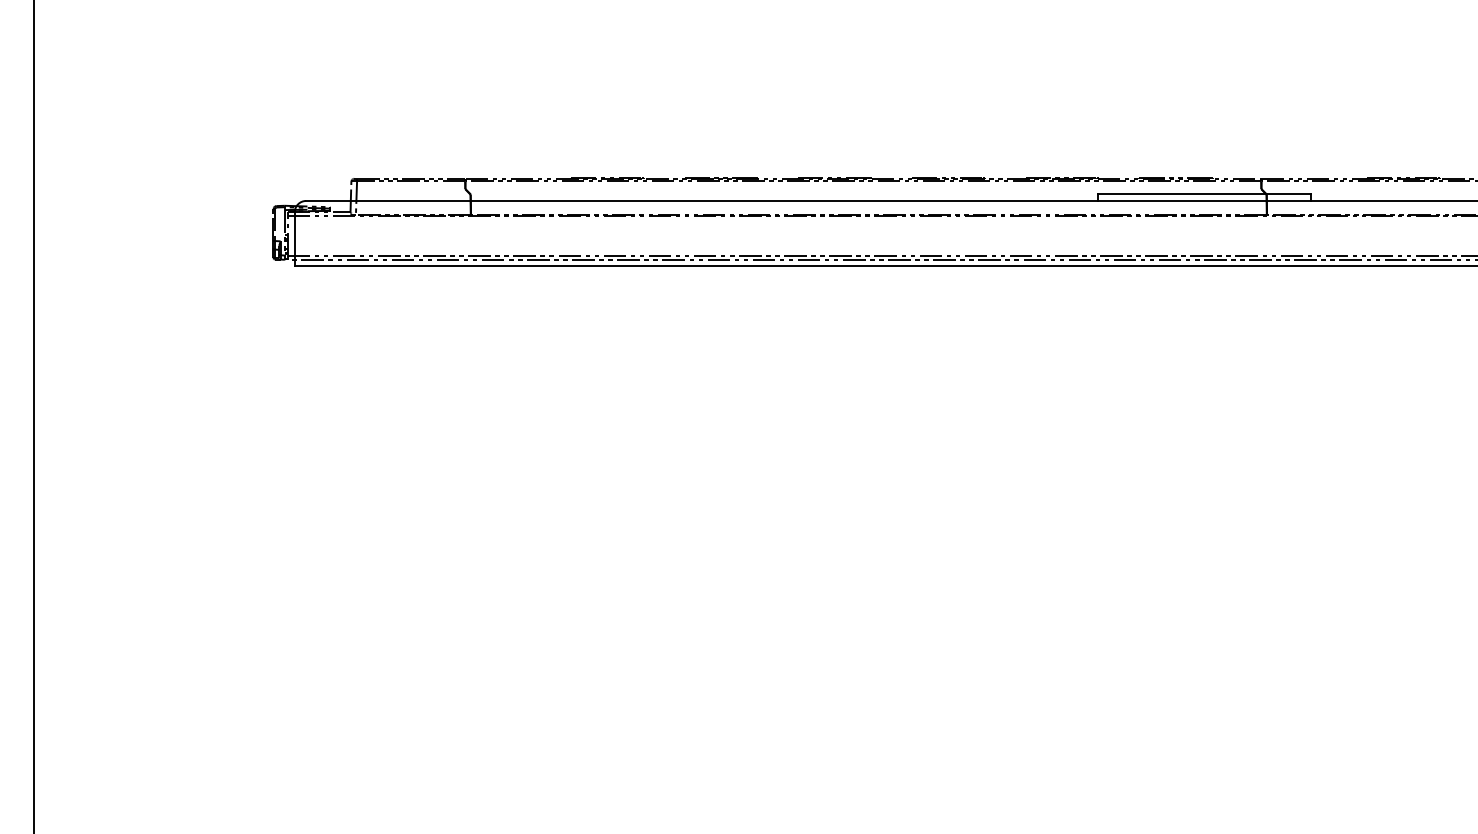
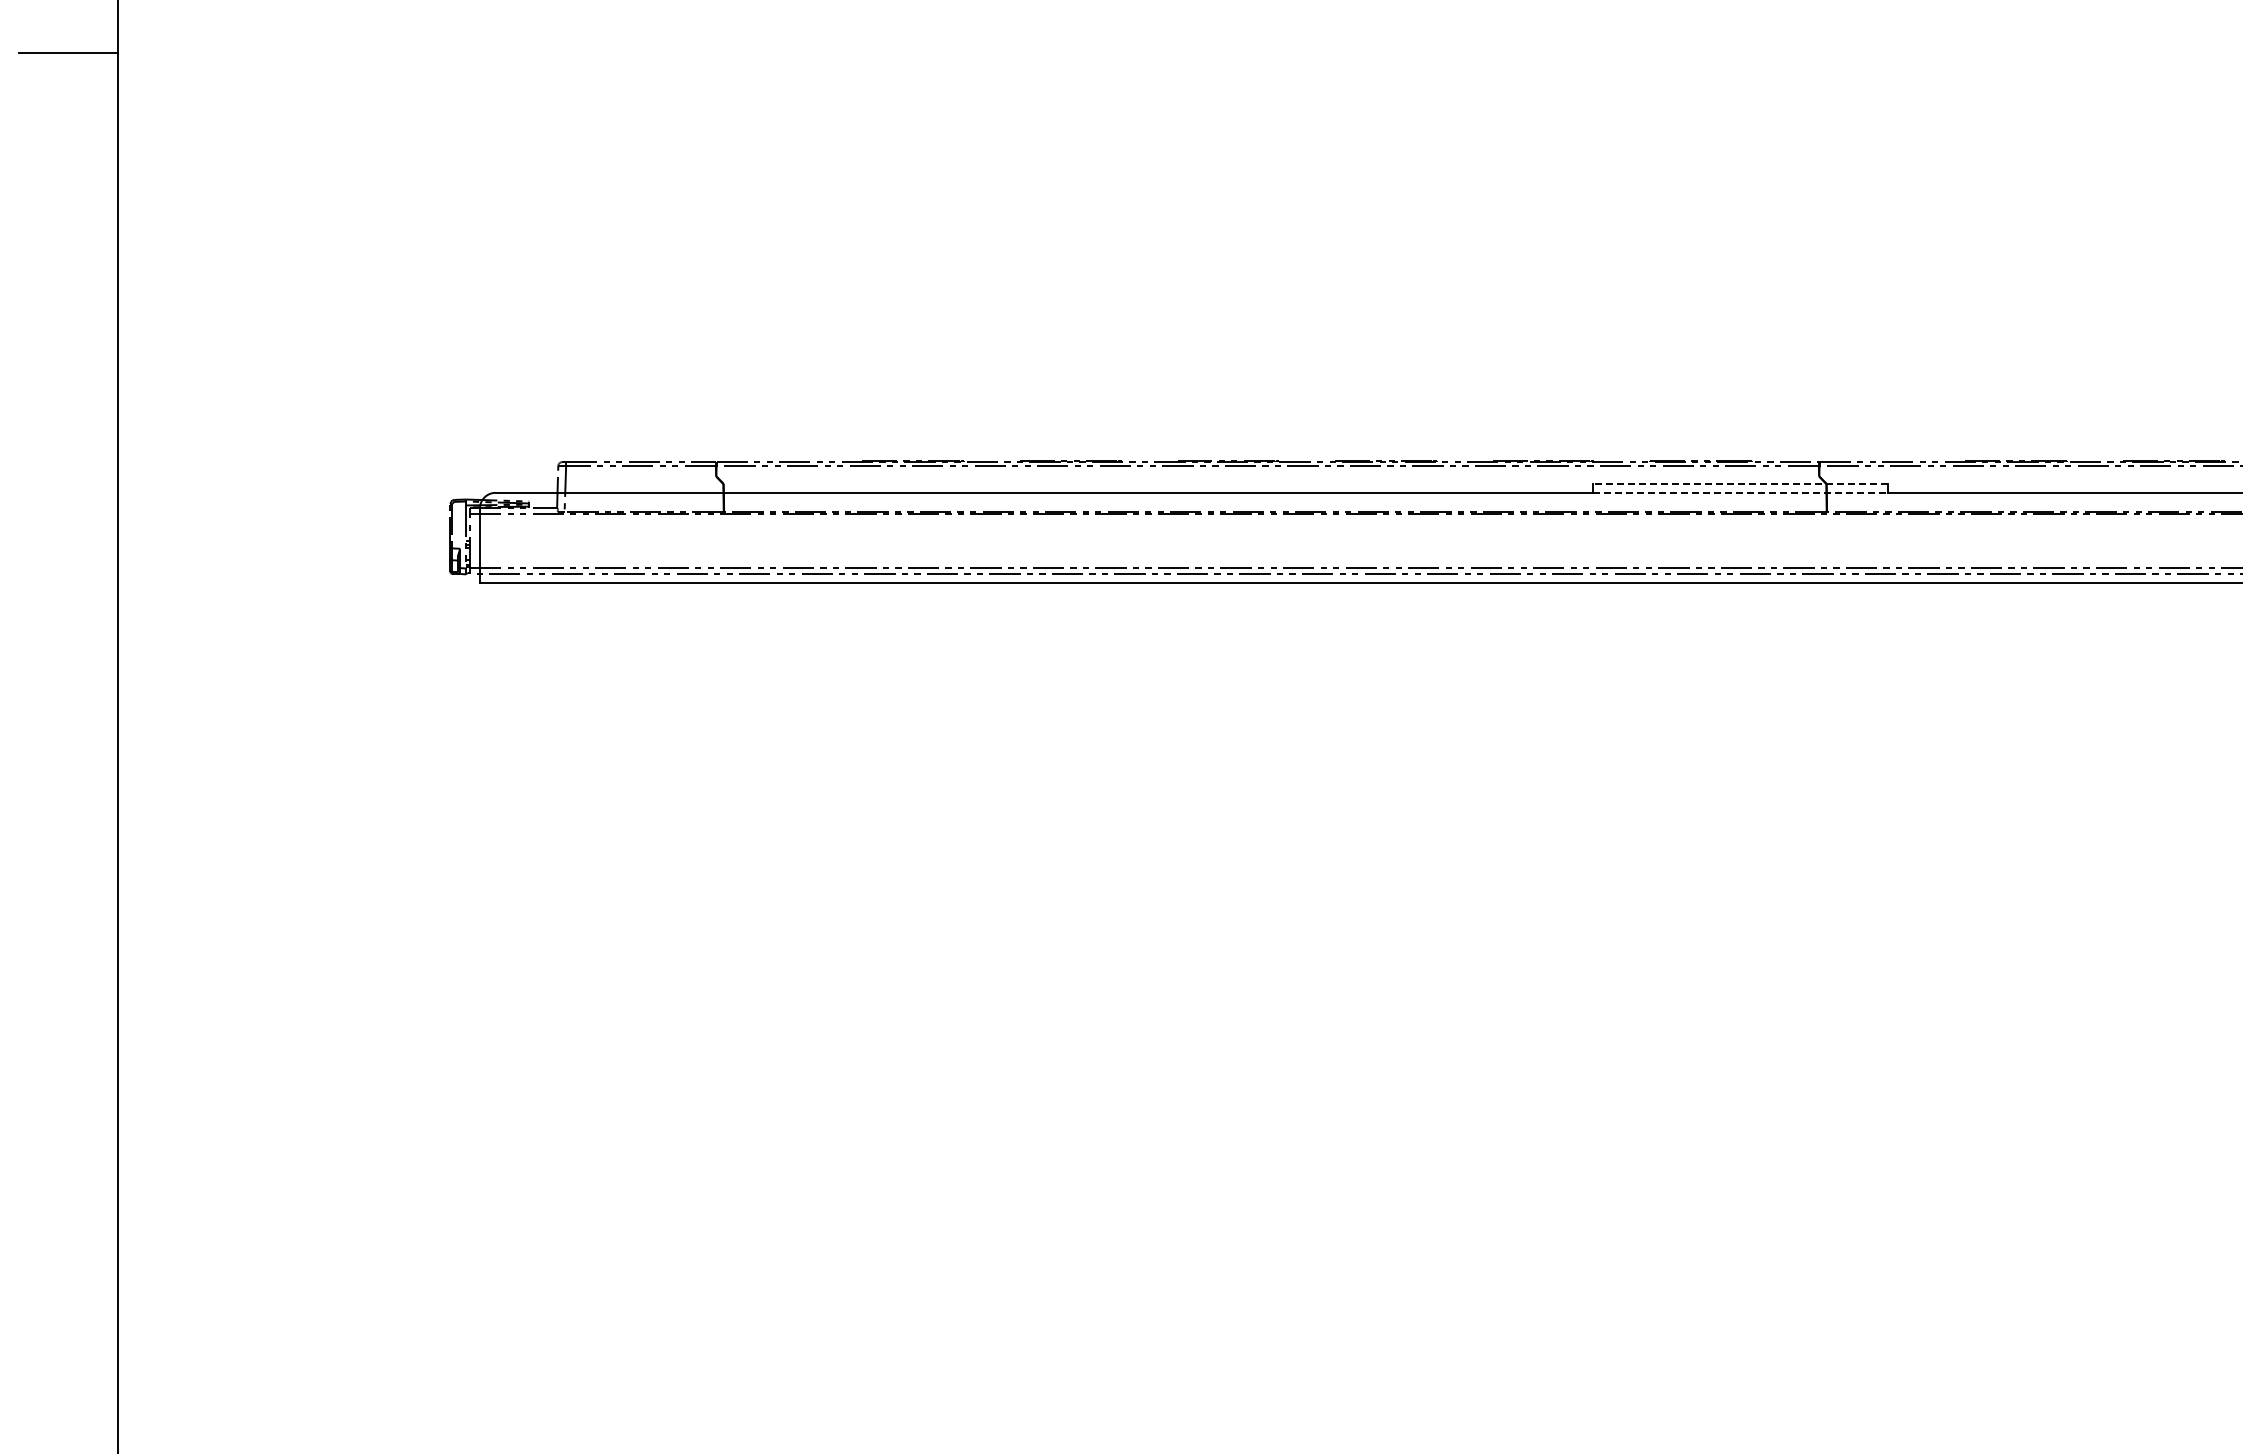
line: (1204, 194) -> (1740, 483), solid -> dashed
line: (1204, 200) -> (1740, 492), solid -> dashed

